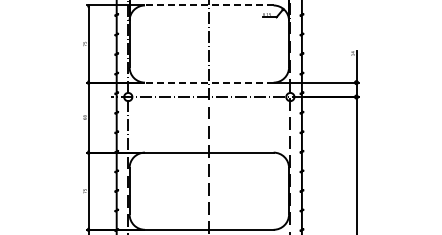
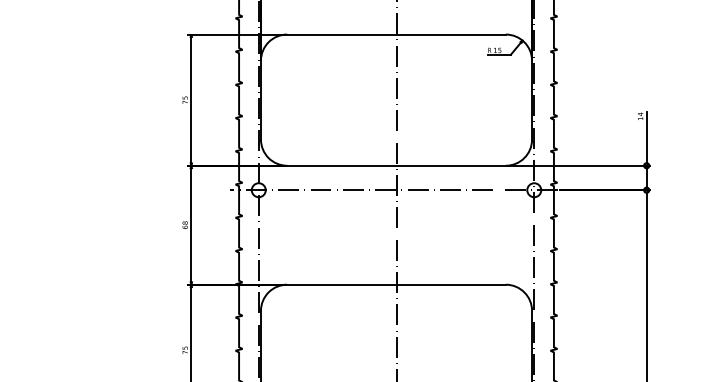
line: (208, 5) -> (395, 34), dashed -> solid
line: (208, 82) -> (395, 165), dashed -> solid

